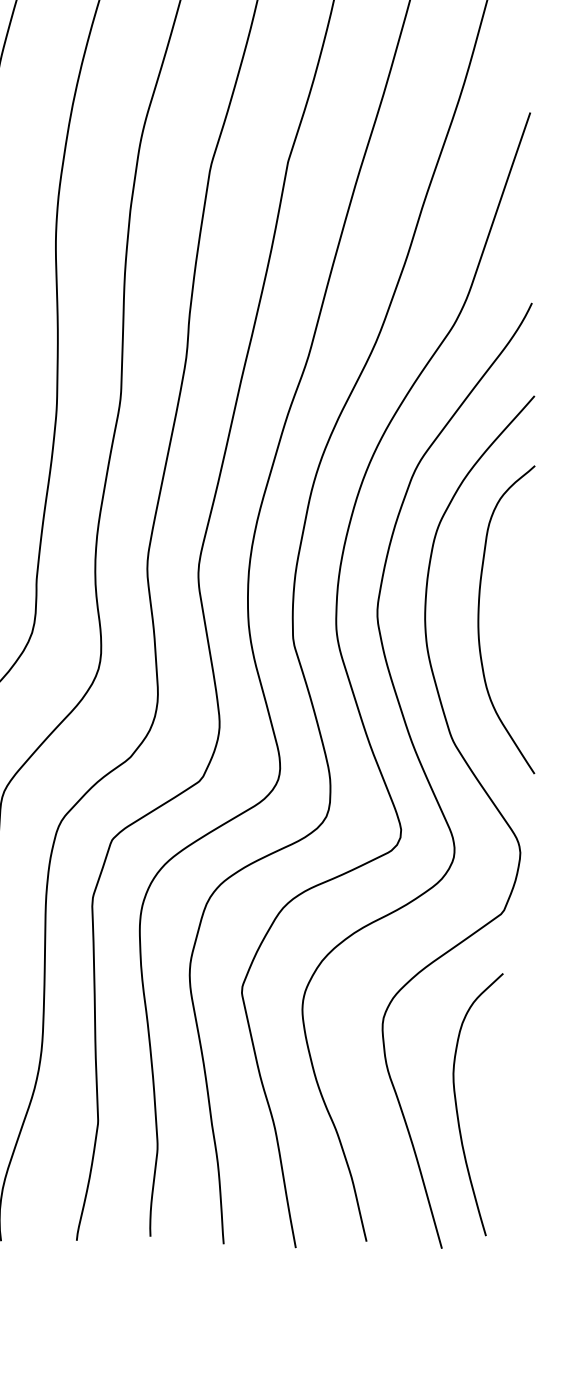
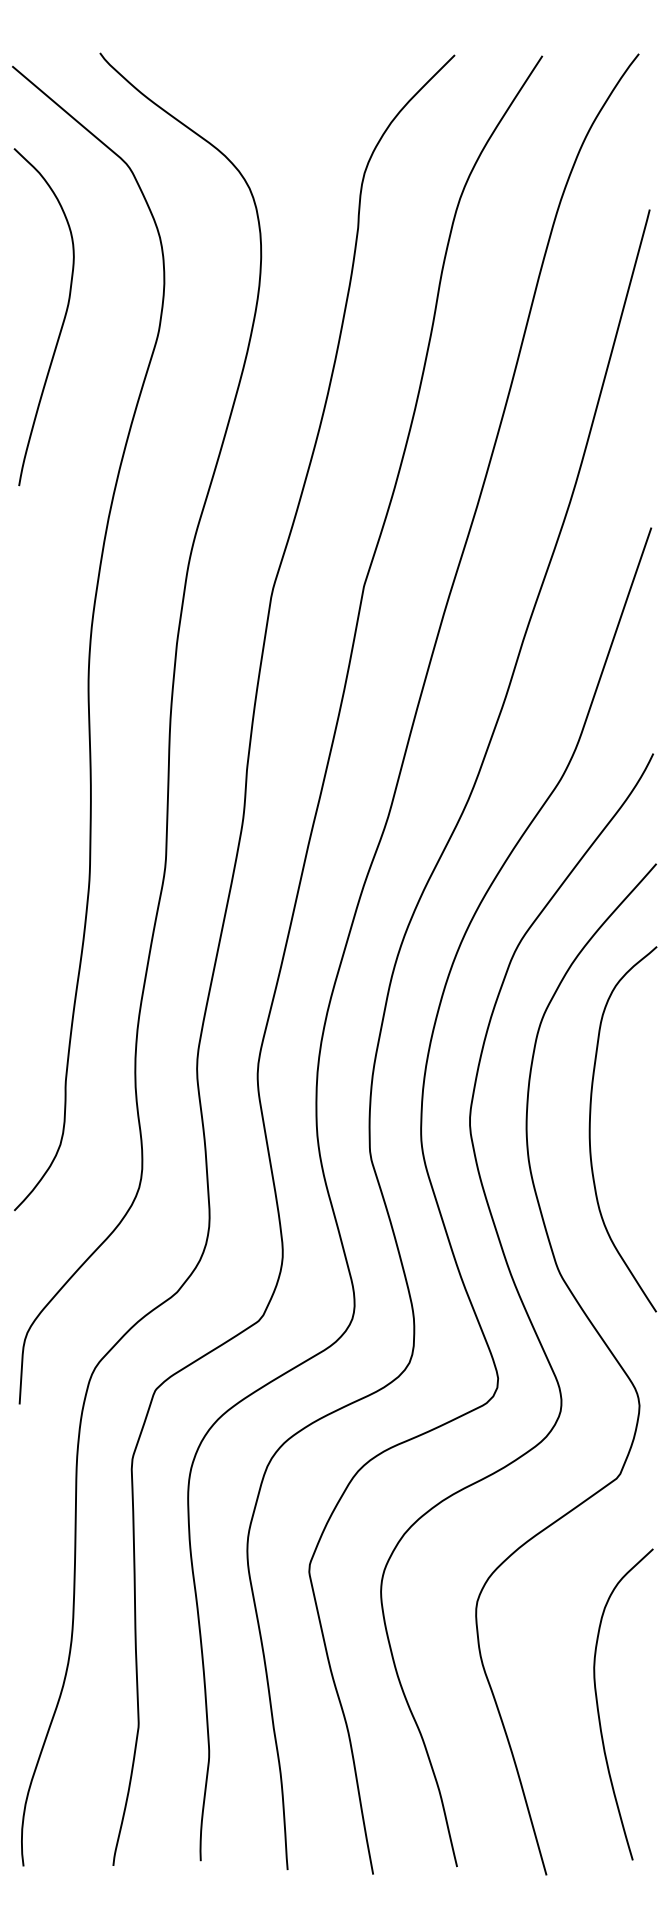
curve: (457, 1104) -> (598, 1704), moved

